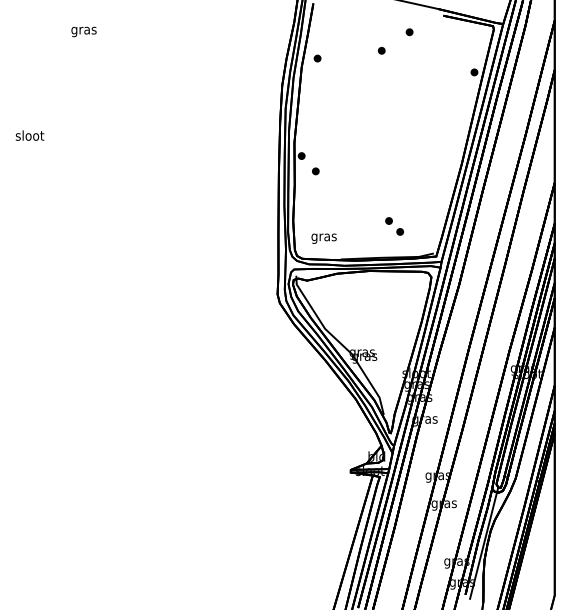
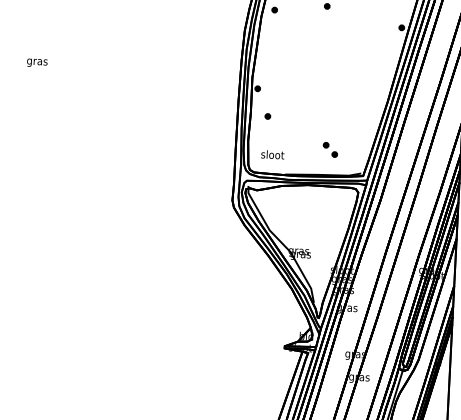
text: (29, 136) -> (37, 61), sloot -> gras
part: (315, 171) -> (267, 116), moved
text: (324, 236) -> (273, 155), gras -> sloot

